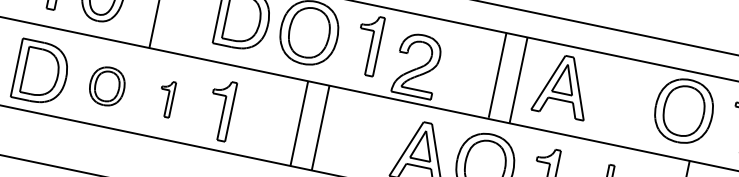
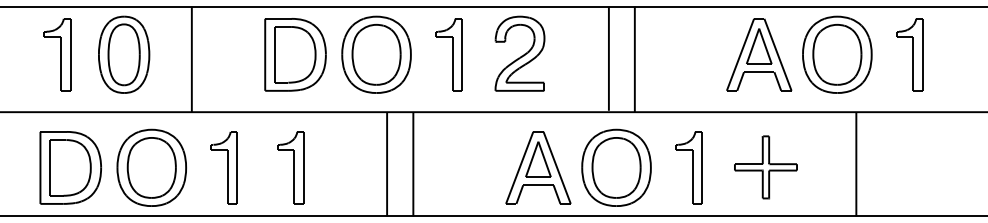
part: (417, 65) -> (519, 53), moved
part: (563, 85) -> (759, 54), moved
part: (107, 86) -> (151, 167), size x1.67
part: (165, 98) -> (223, 167), size x1.67

